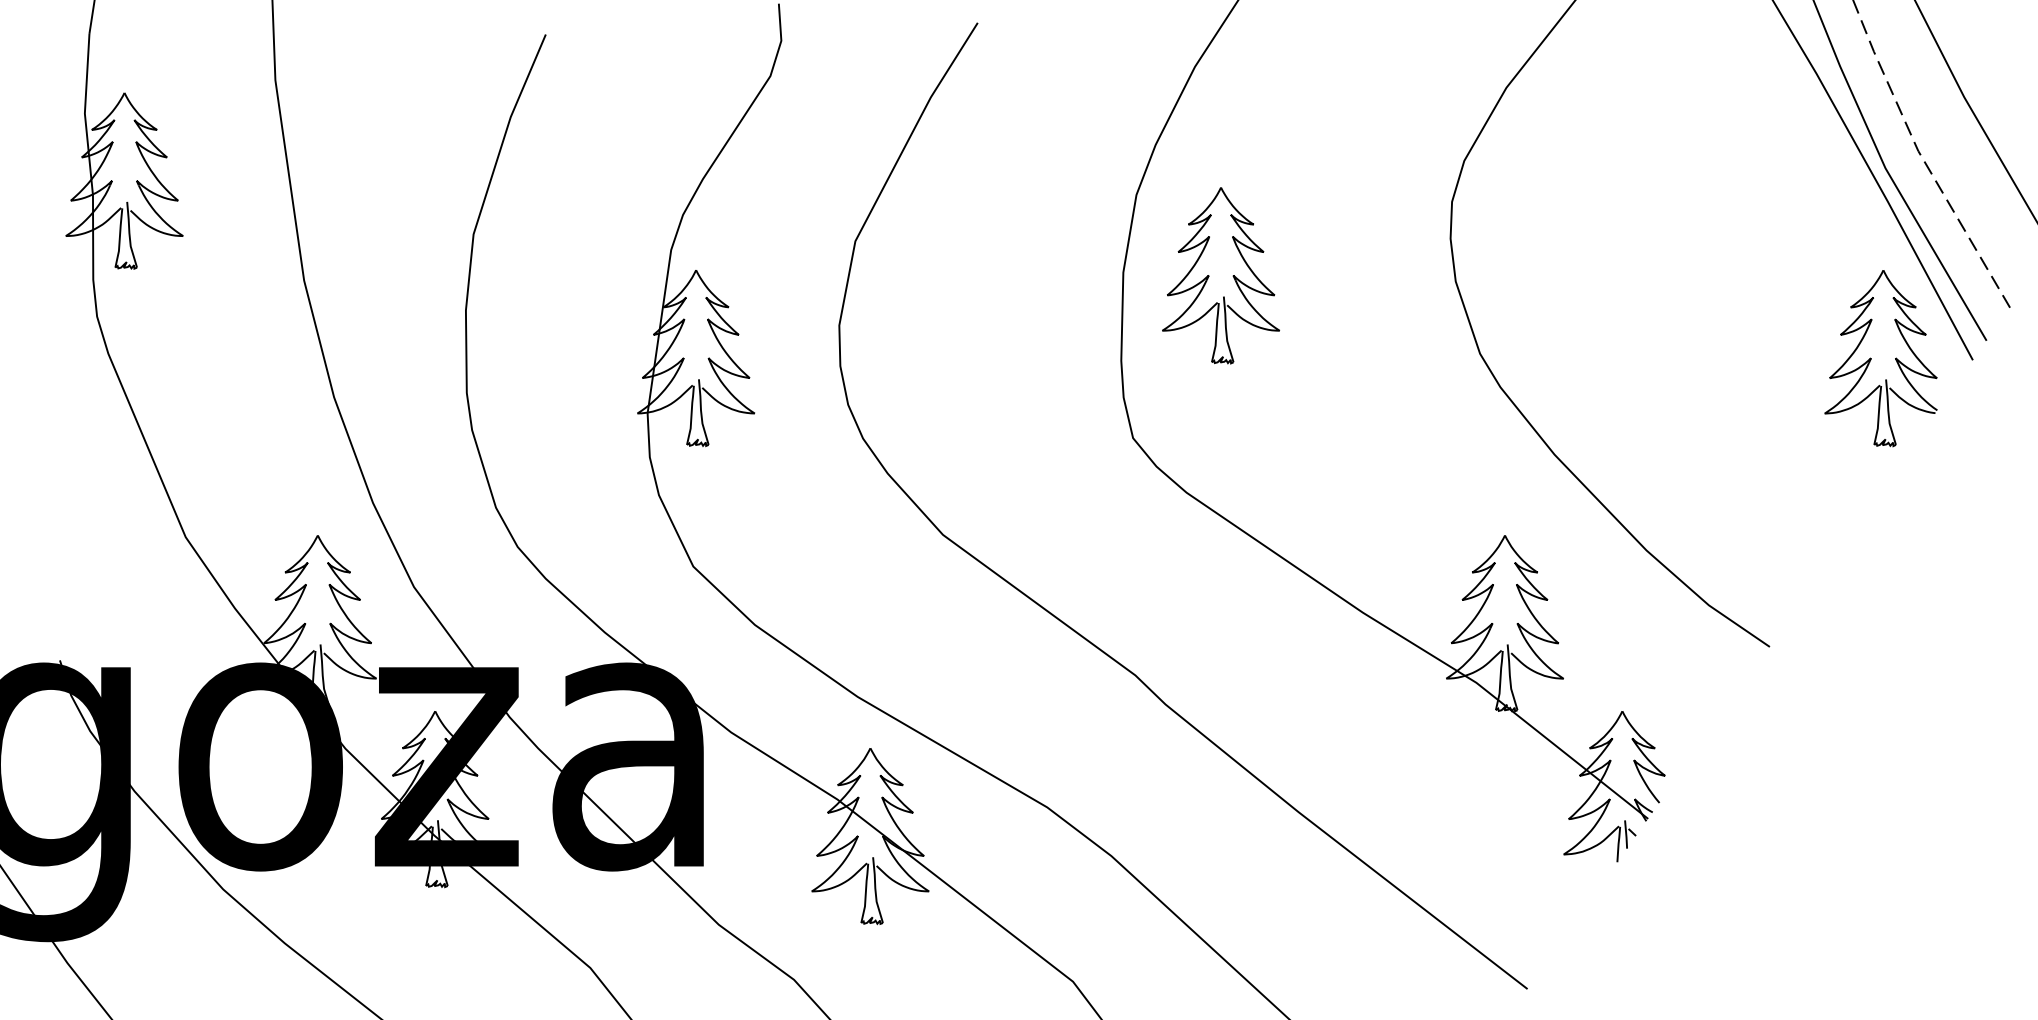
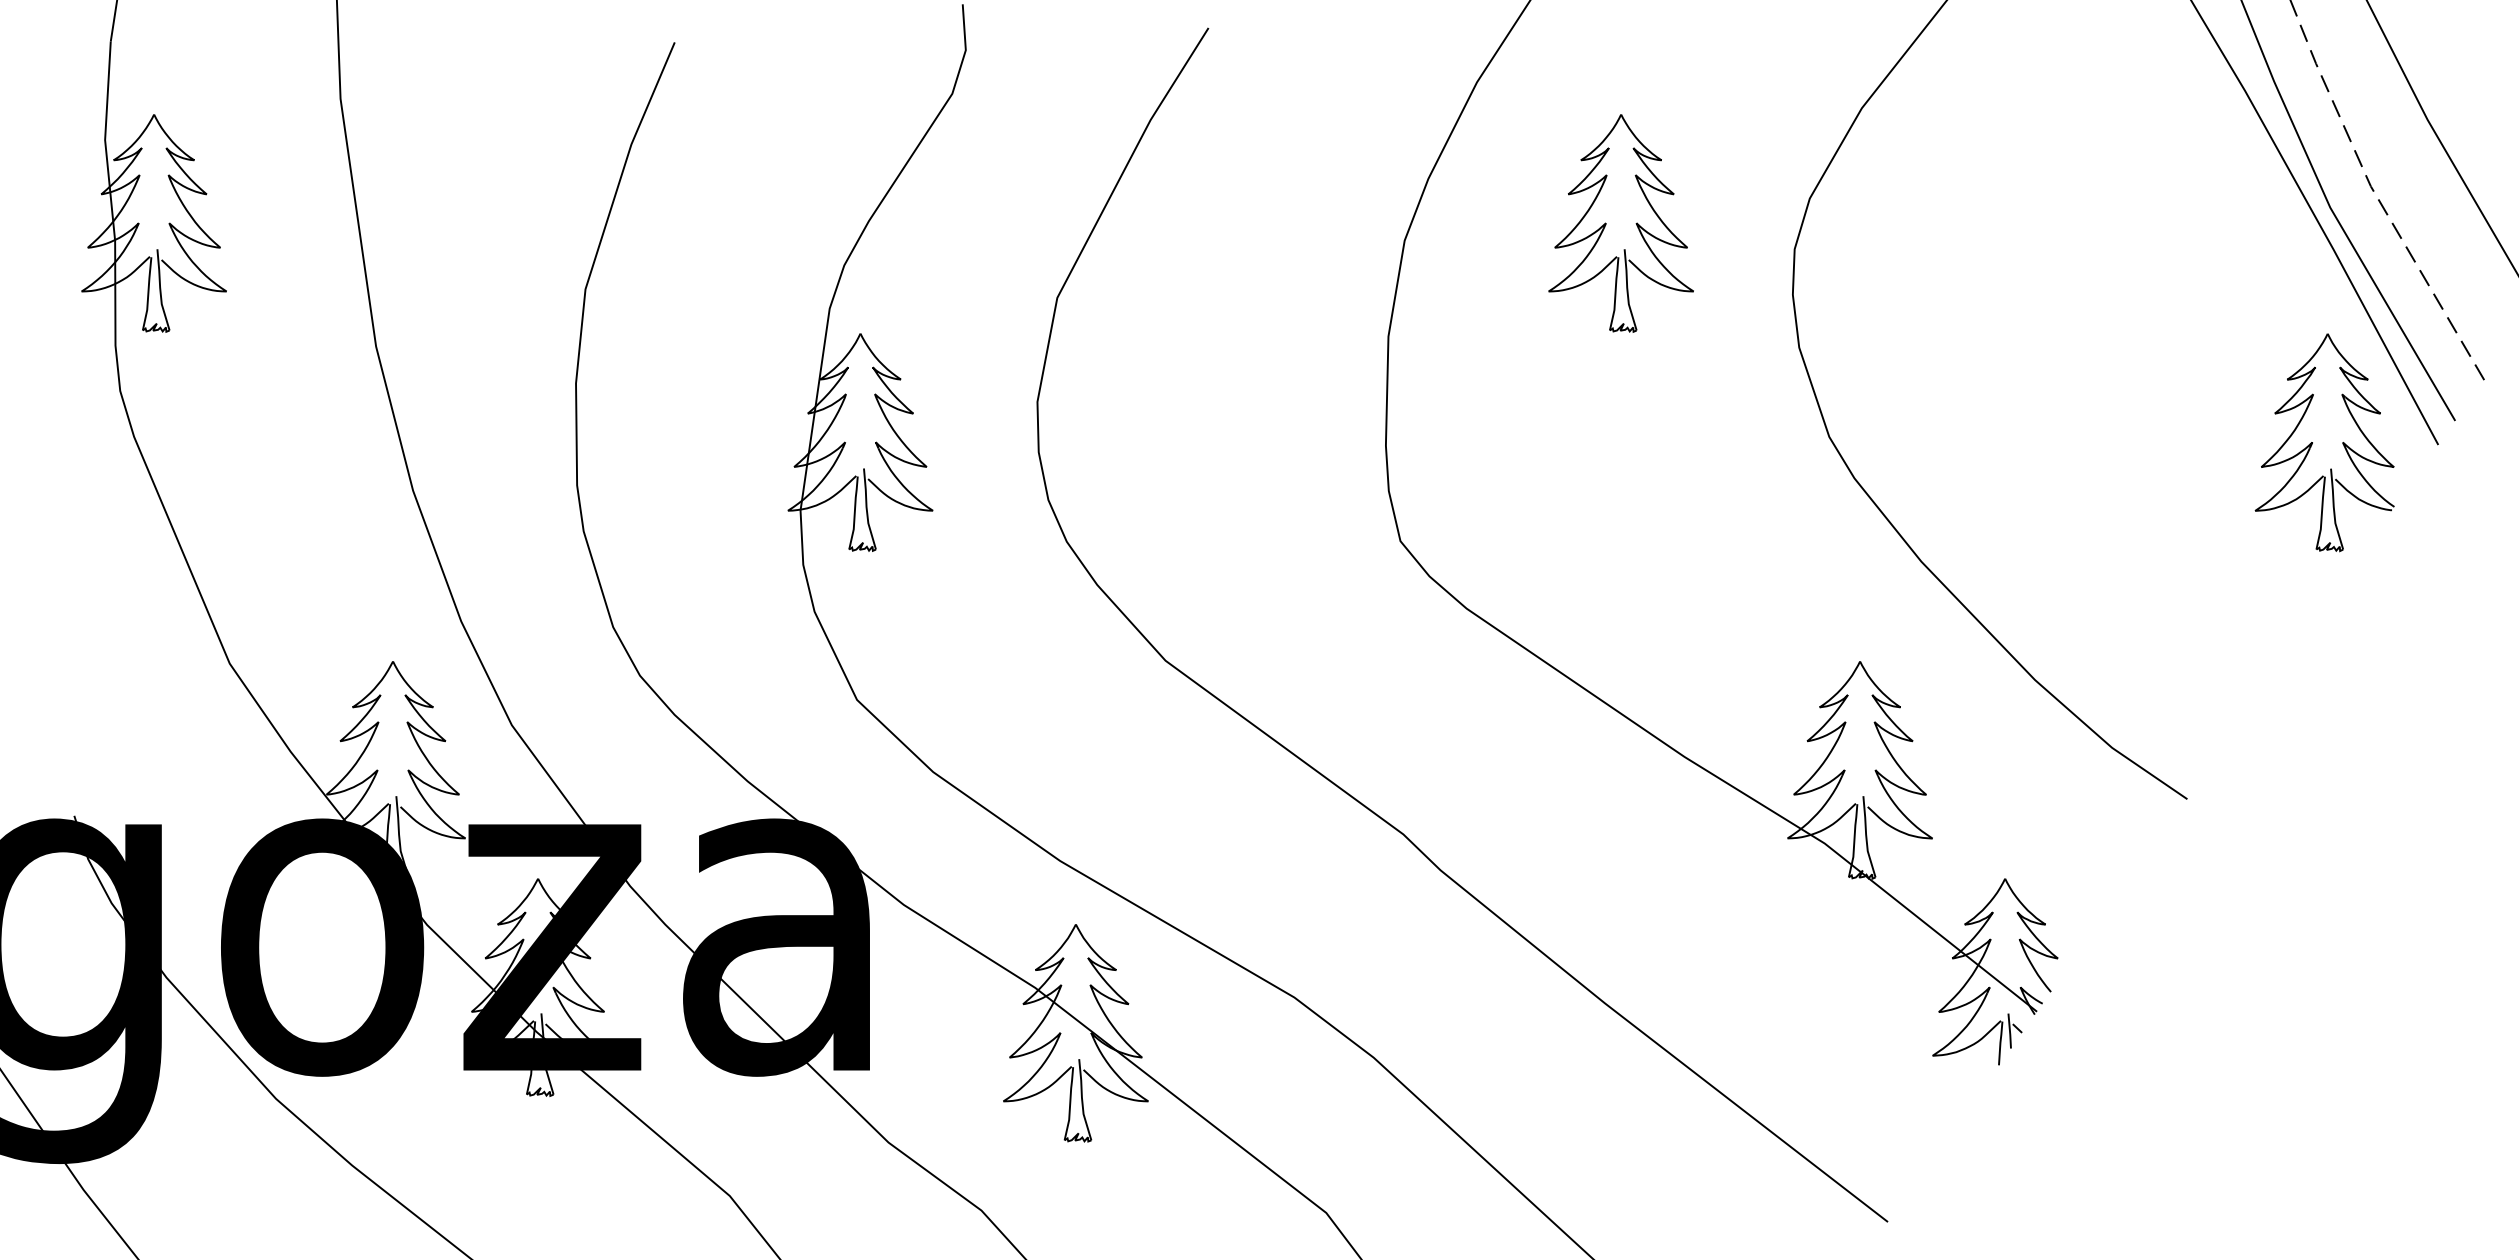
part: (1209, 275) -> (1606, 223), moved

